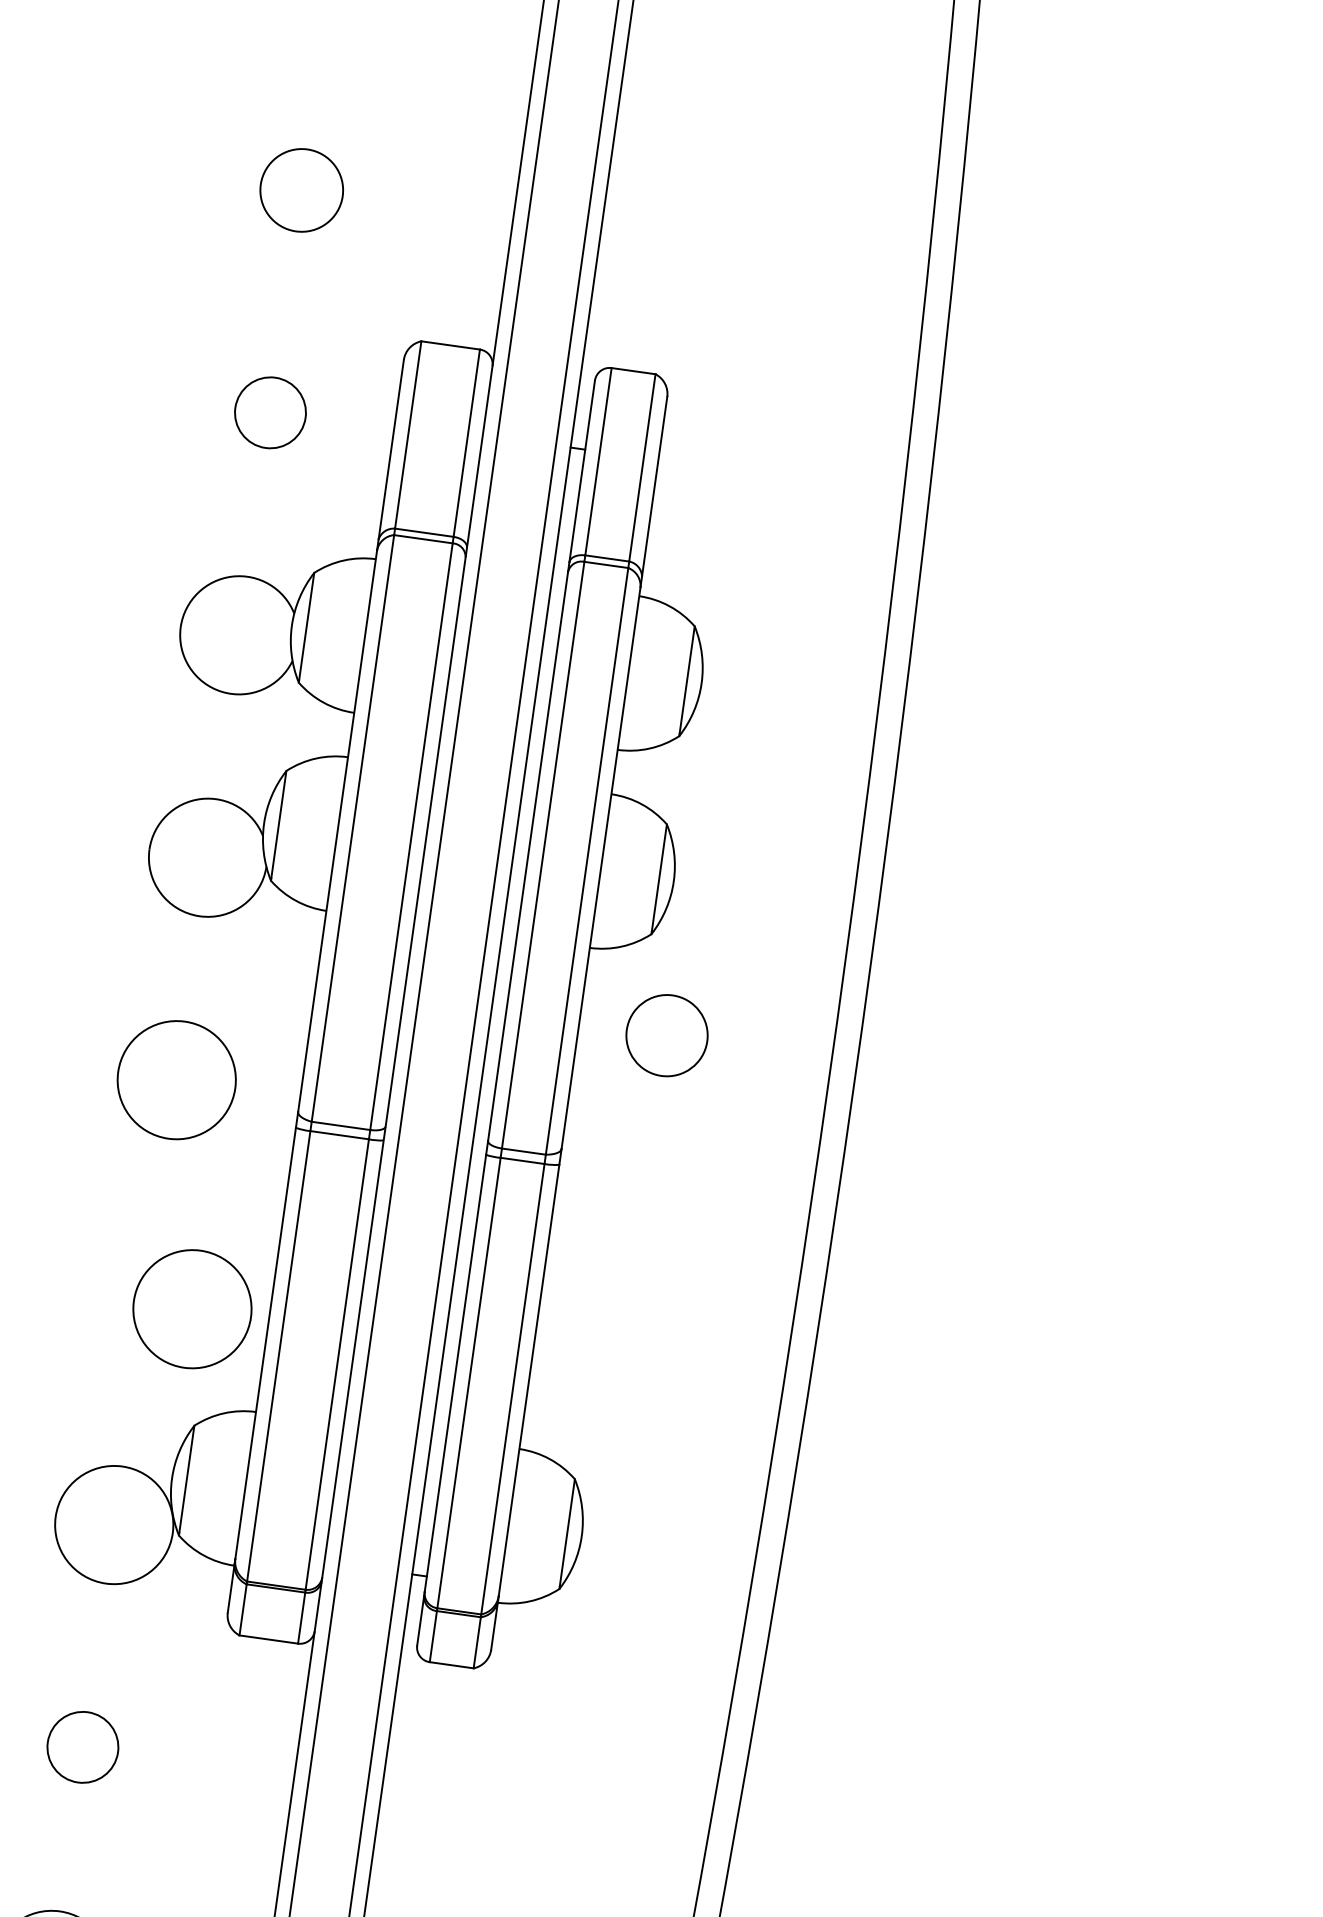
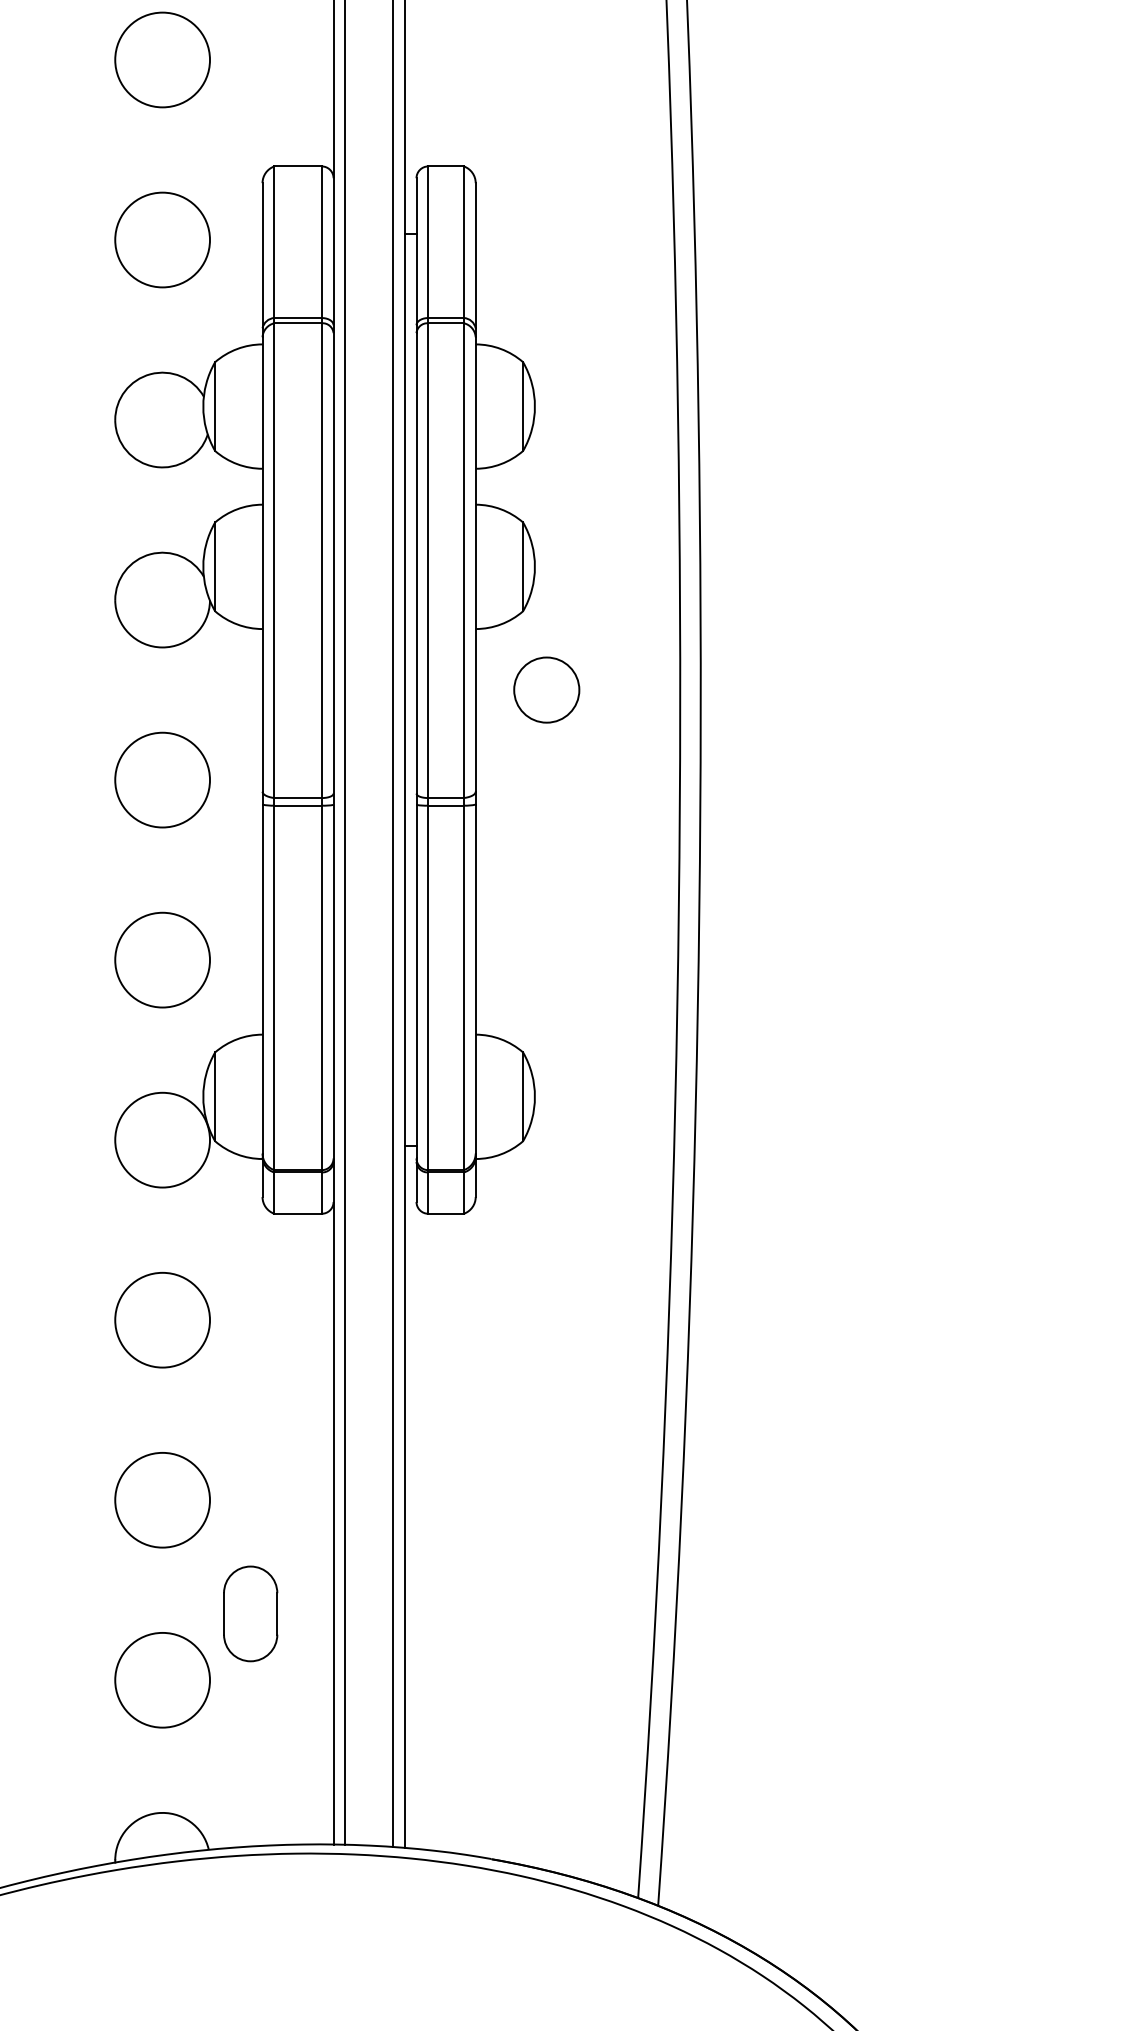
circle: (301, 189) -> (162, 59), size x1.43
circle: (270, 412) -> (162, 239), size x1.67
circle: (192, 1308) -> (162, 959), moved
circle: (82, 1746) -> (162, 1319), size x1.67

